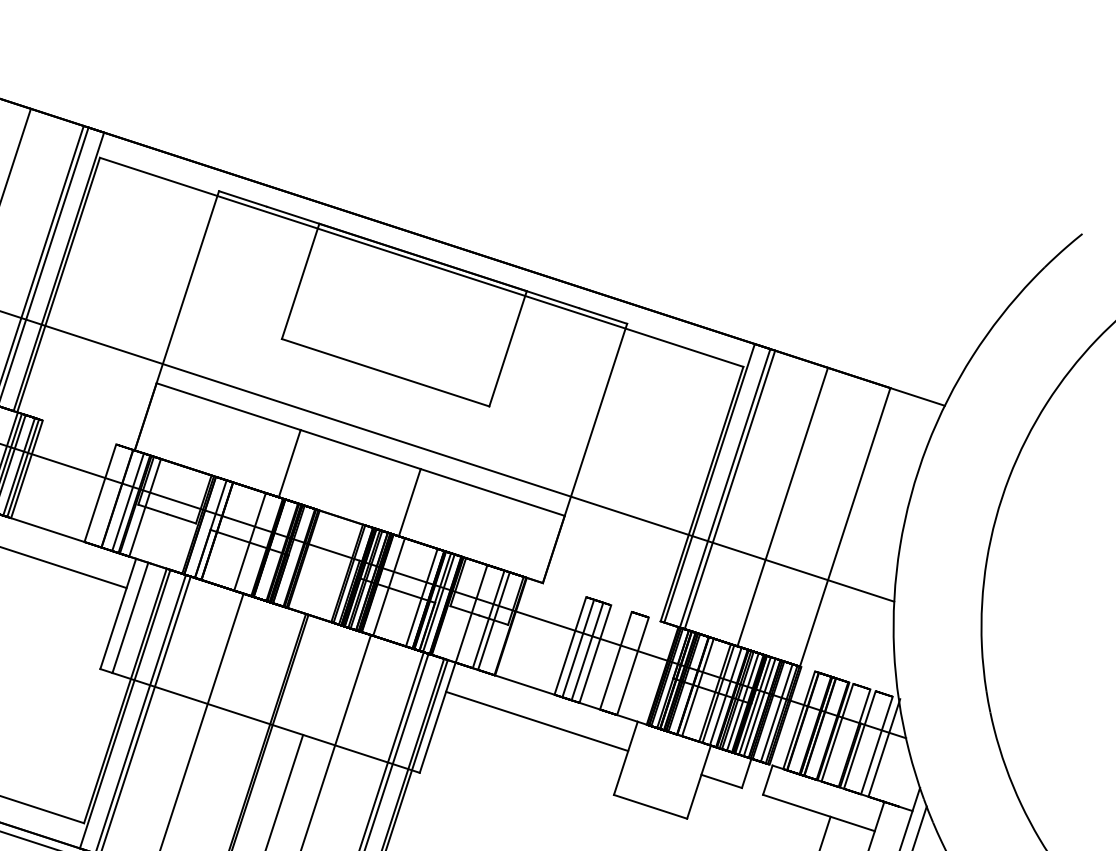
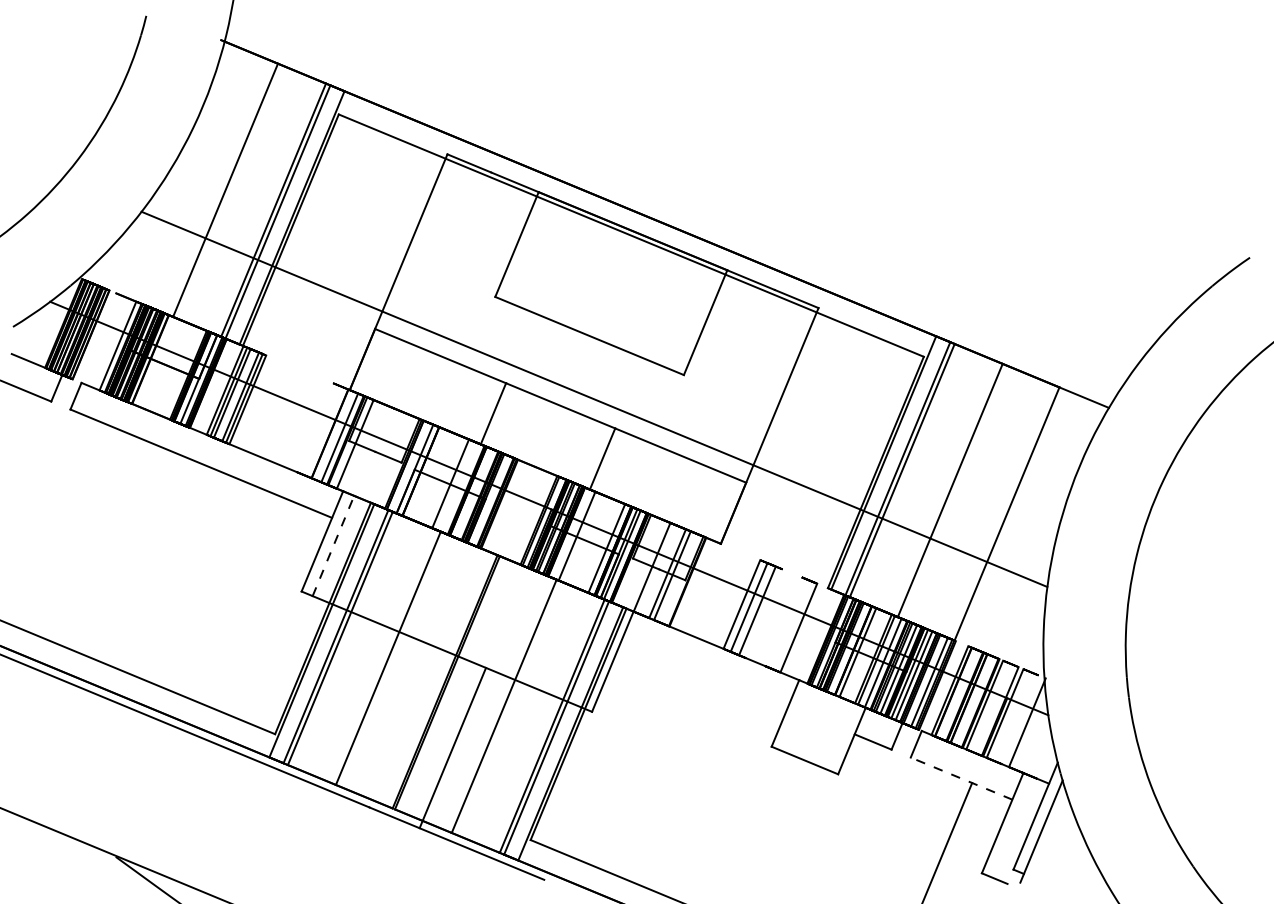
line: (100, 493) -> (314, 427), removed
line: (130, 617) -> (333, 545), solid -> dashed
line: (595, 653) -> (764, 613), removed
line: (615, 660) -> (782, 621), removed
line: (537, 721) -> (705, 672), removed
line: (876, 745) -> (1020, 719), removed
line: (818, 812) -> (961, 778), solid -> dashed

